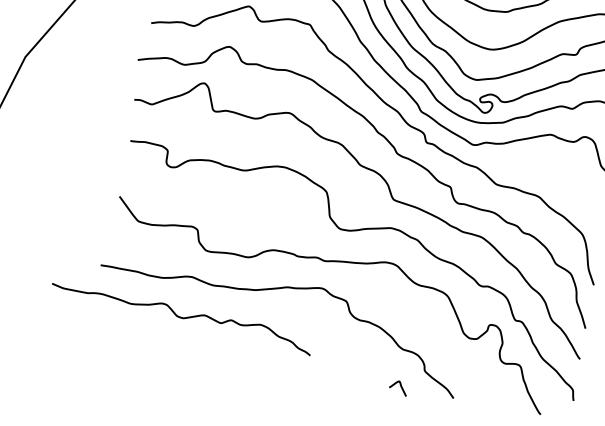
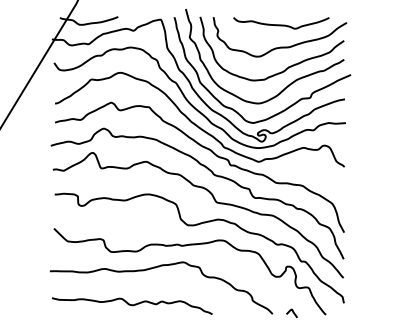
curve: (181, 318) -> (132, 305), moved
curve: (399, 386) -> (292, 312), moved

